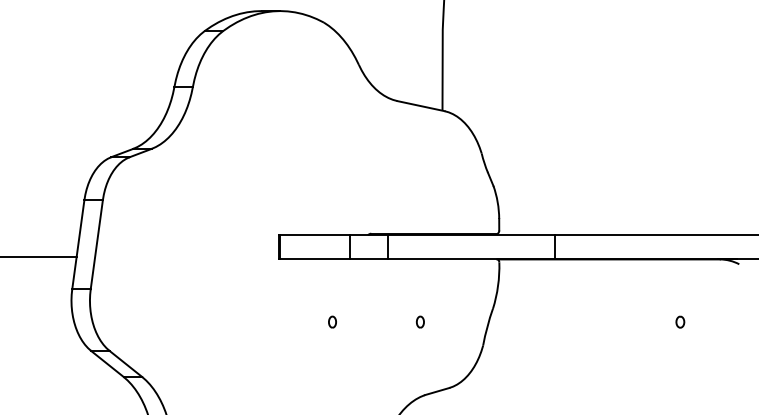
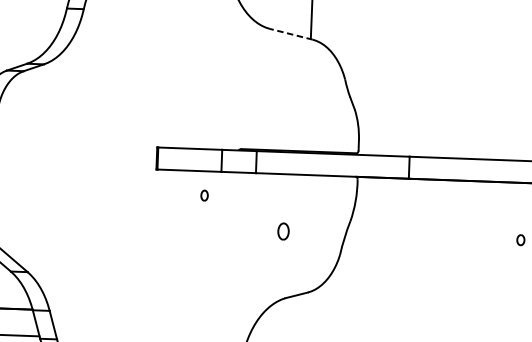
line: (420, 106) -> (290, 34), solid -> dashed
part: (332, 321) -> (204, 195), moved
part: (420, 321) -> (283, 230), size x1.6

